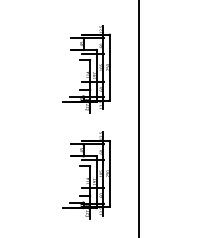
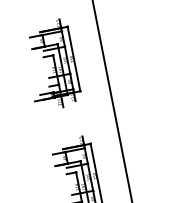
part: (86, 69) -> (51, 65), moved

